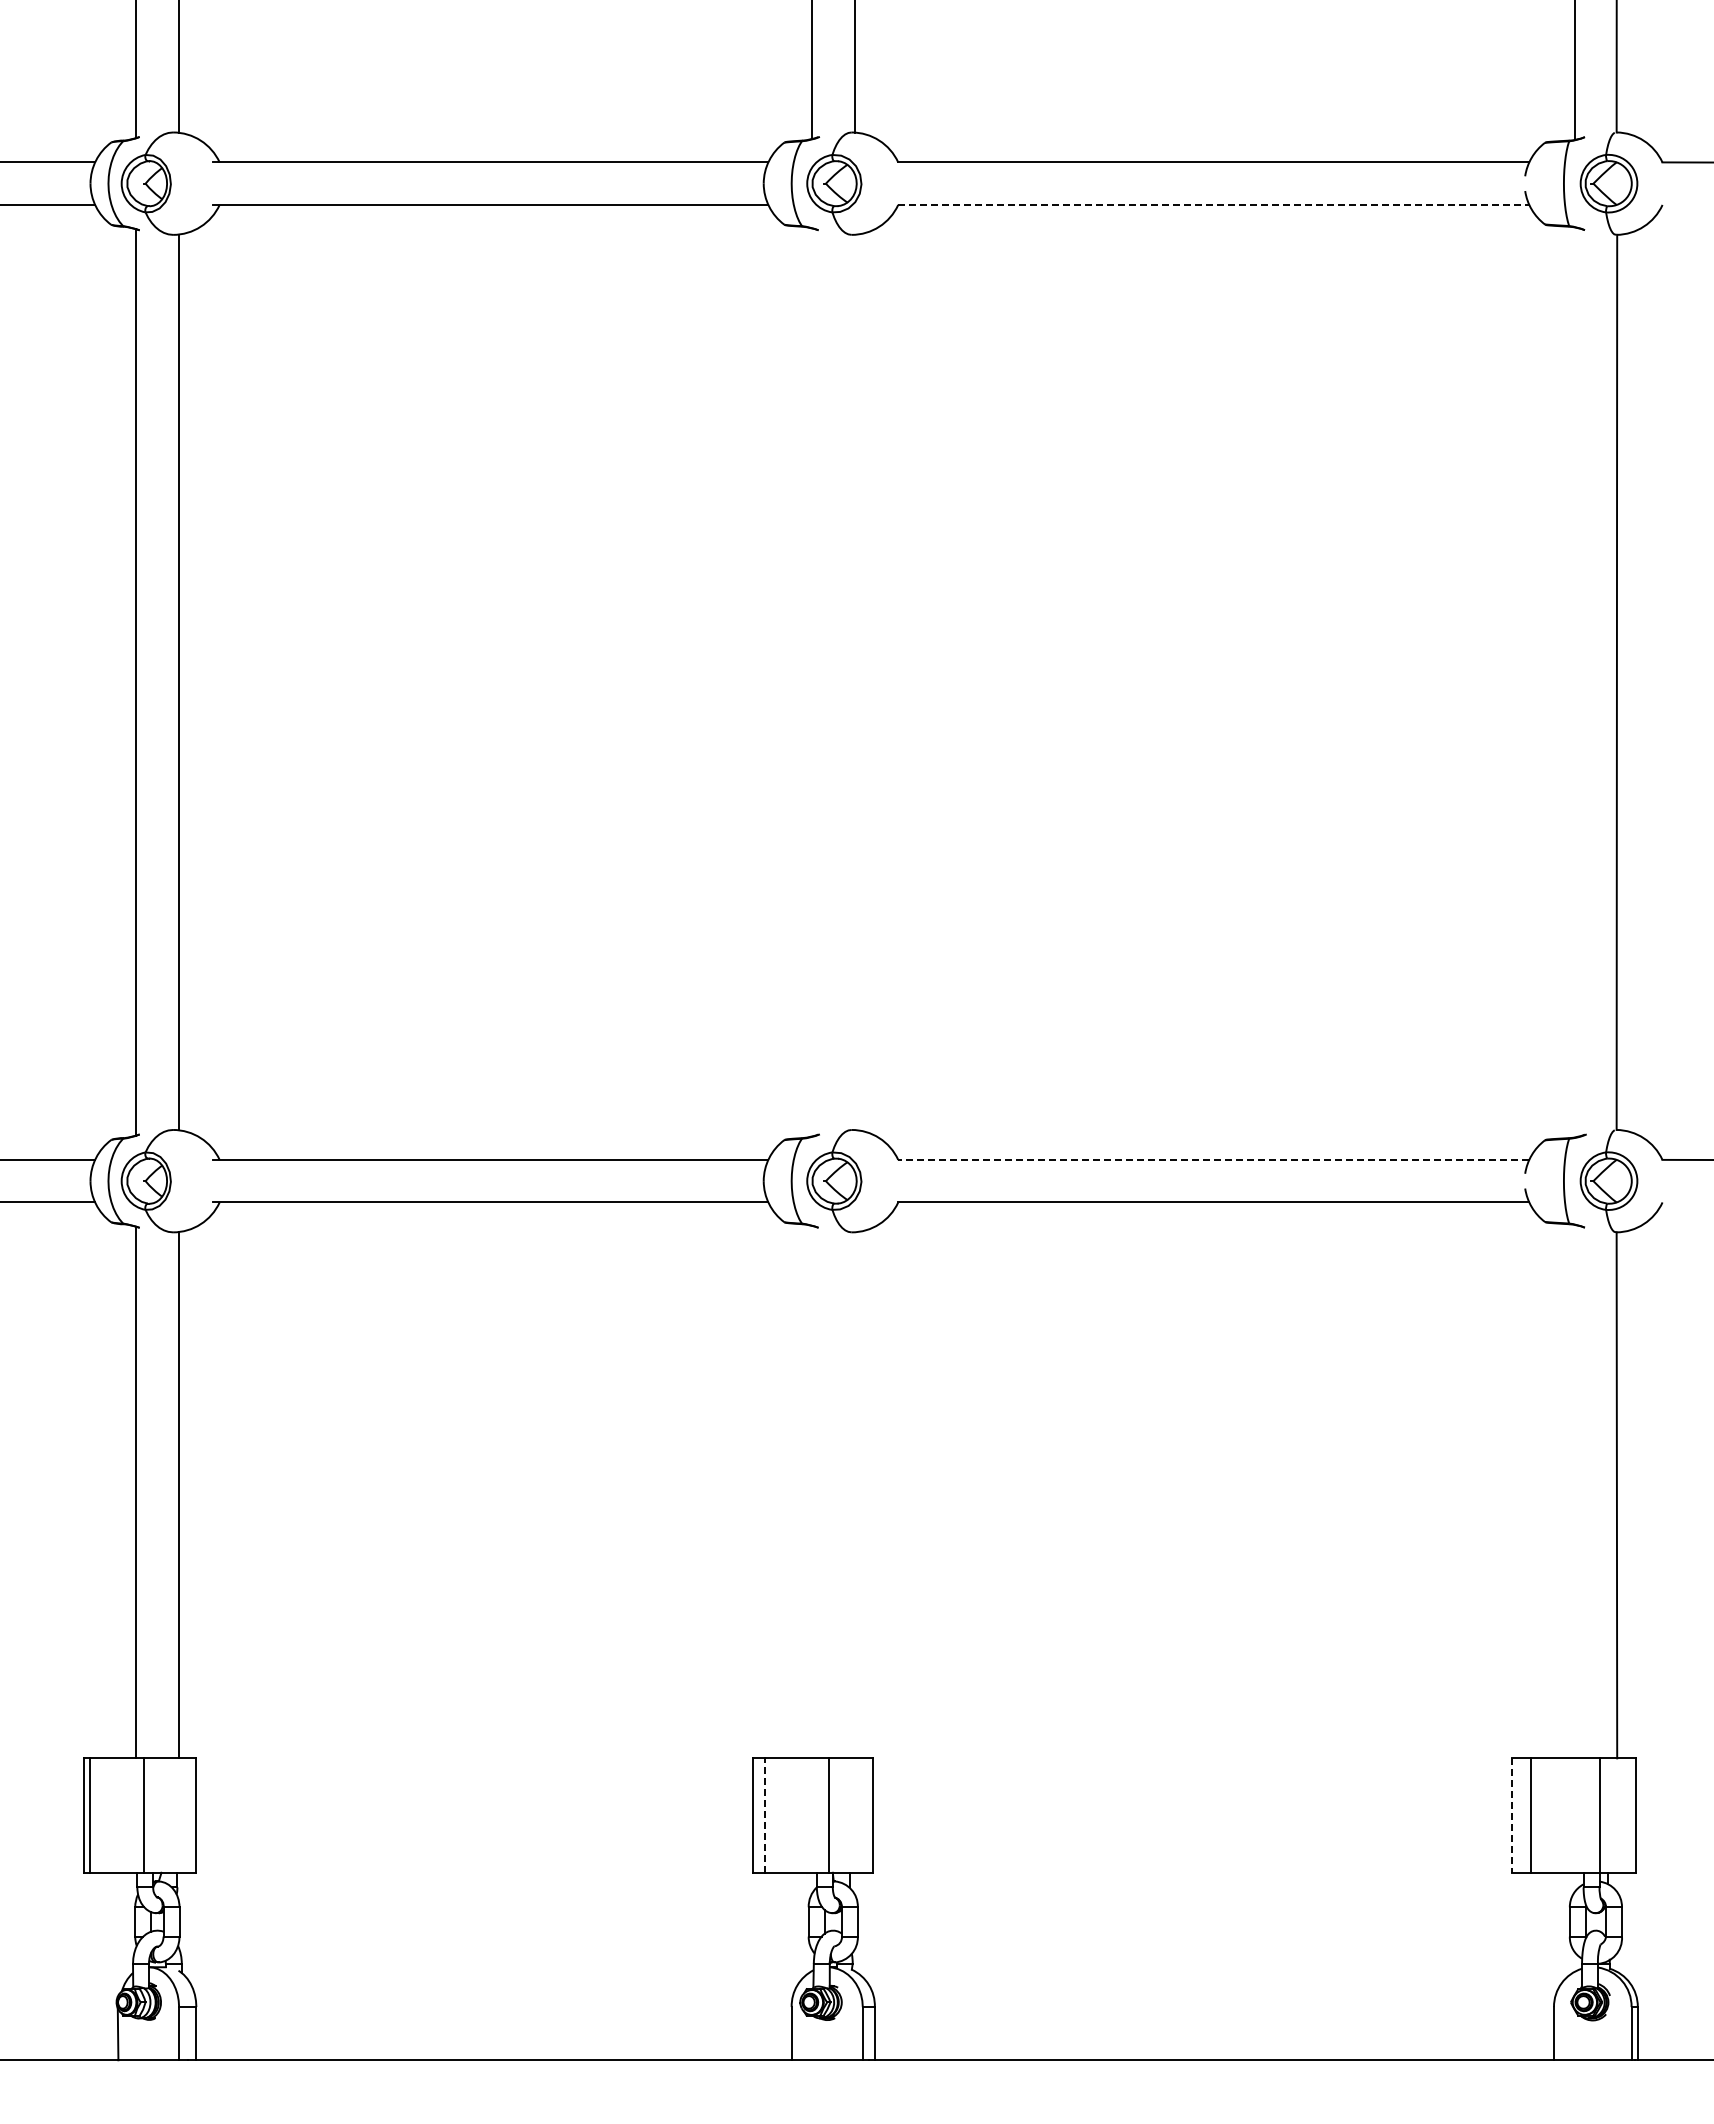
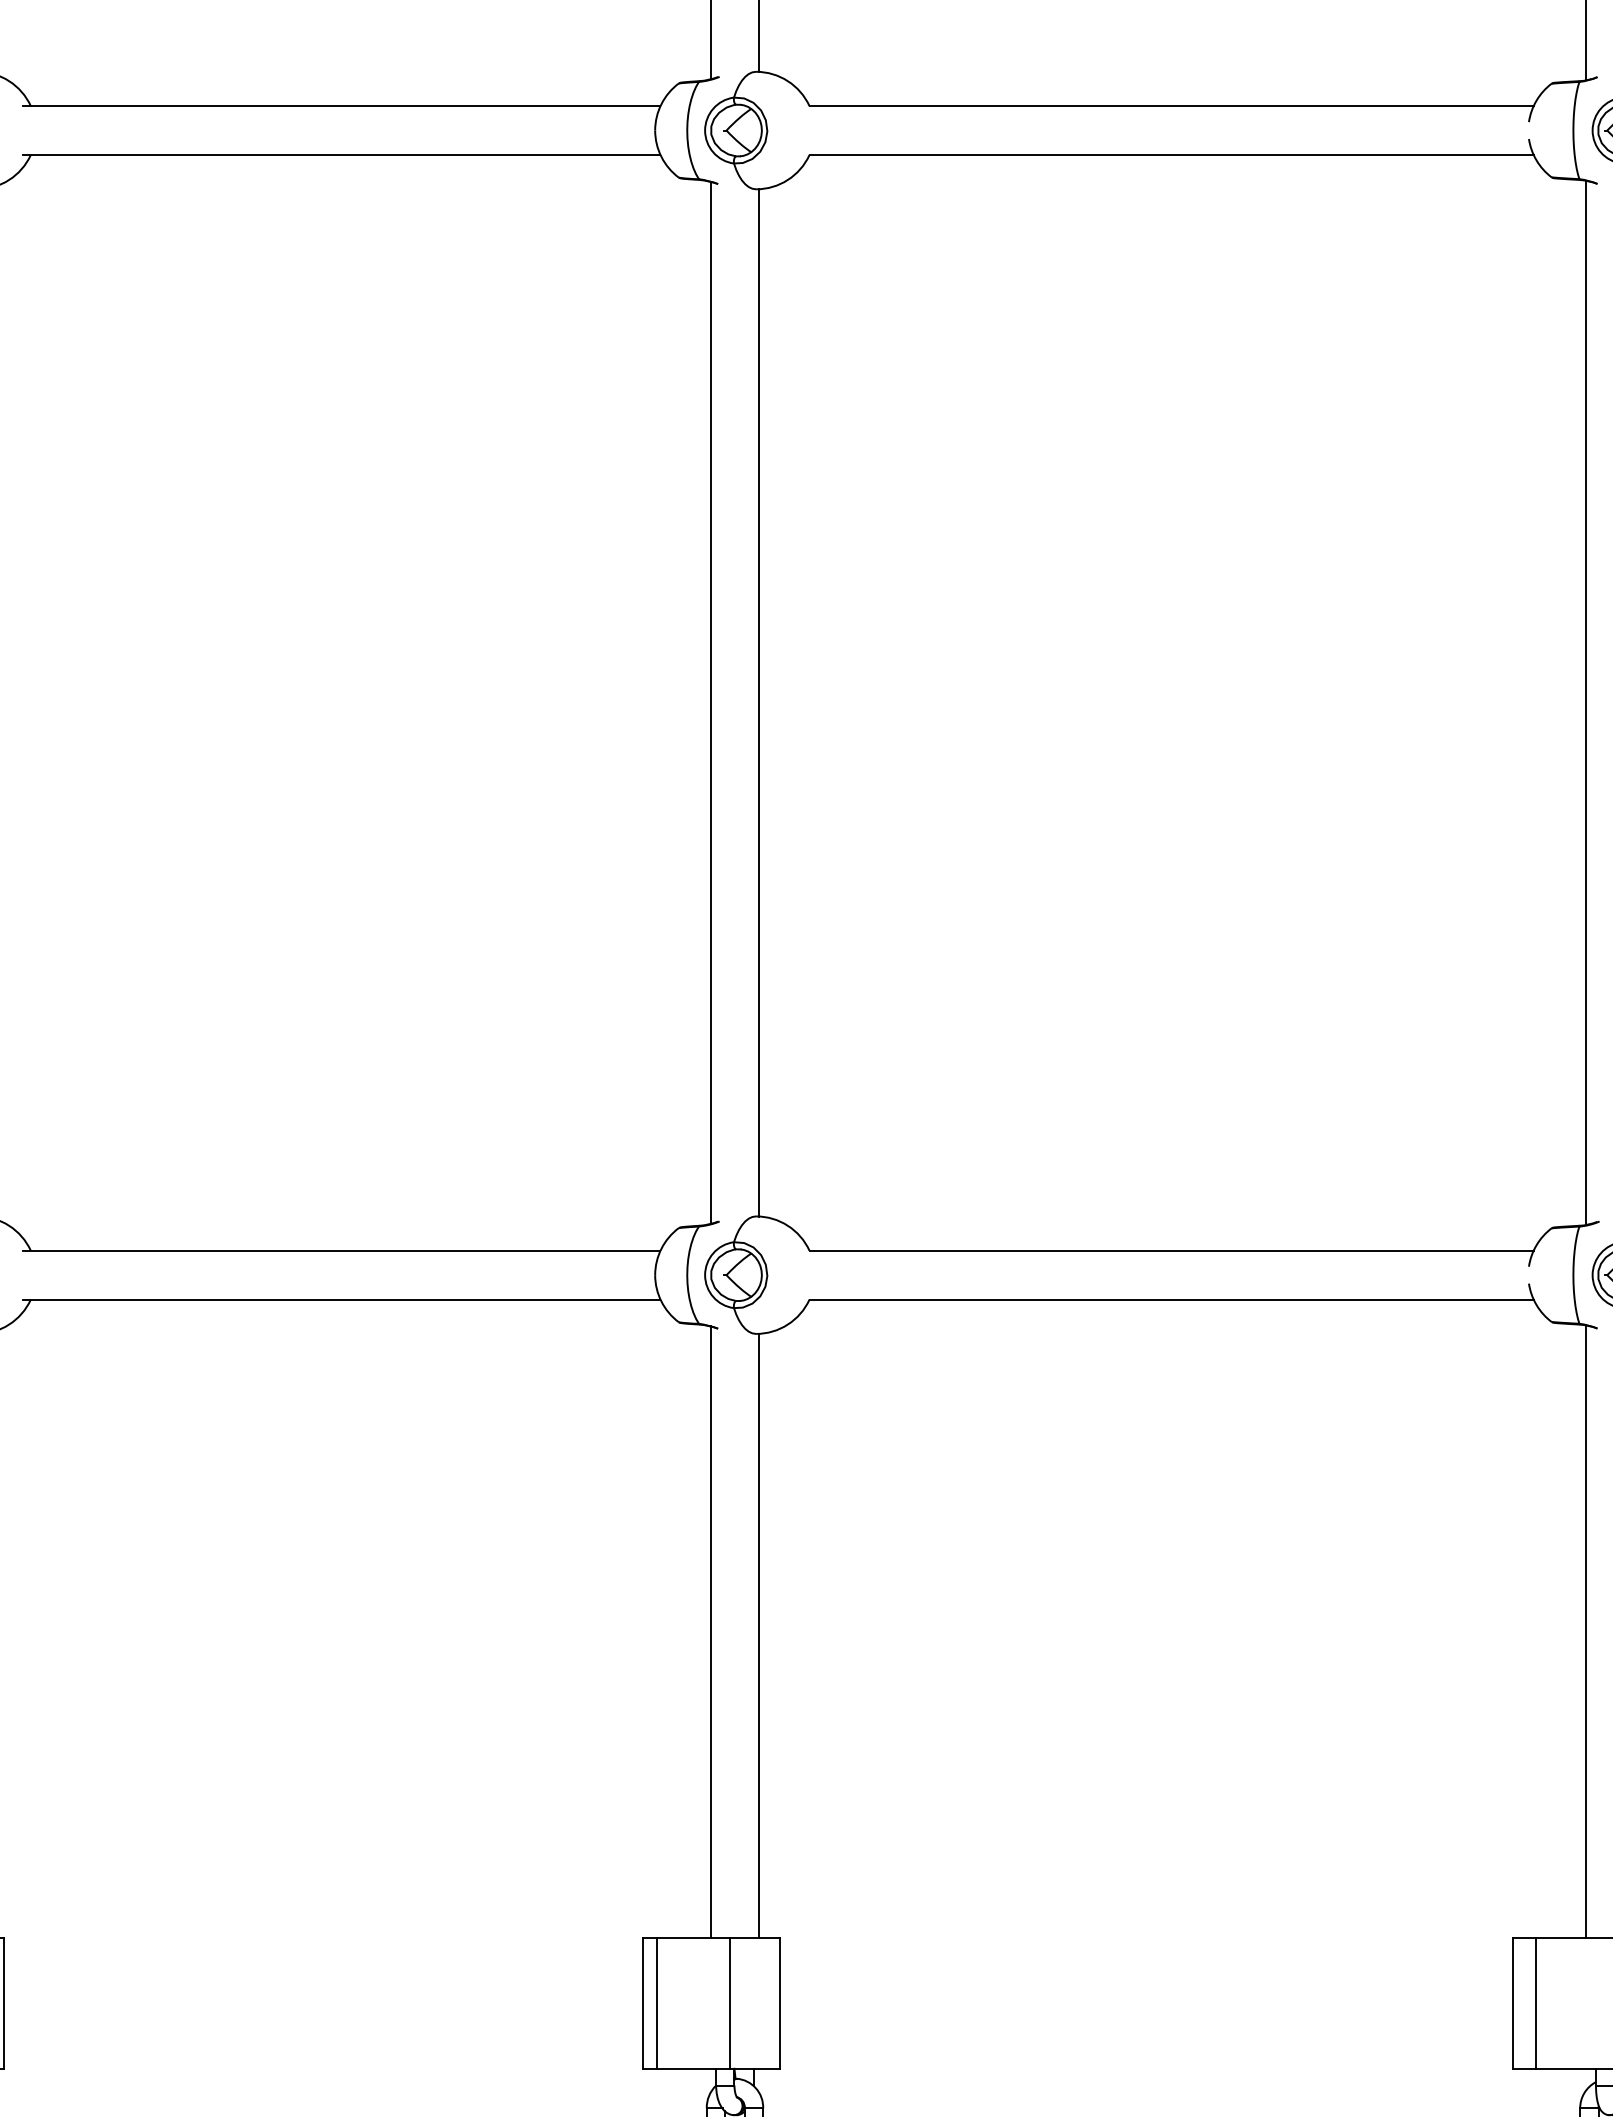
line: (1213, 204) -> (1171, 154), dashed -> solid
line: (812, 682) -> (711, 702), added
line: (854, 682) -> (759, 702), added
line: (1574, 682) -> (1585, 702), added
line: (1213, 1159) -> (1171, 1250), dashed -> solid
line: (812, 1491) -> (711, 1631), added
line: (1574, 1491) -> (1585, 1631), added
line: (854, 1495) -> (759, 1635), added
line: (765, 1815) -> (657, 2003), dashed -> solid
line: (1511, 1816) -> (1513, 2004), dashed -> solid

